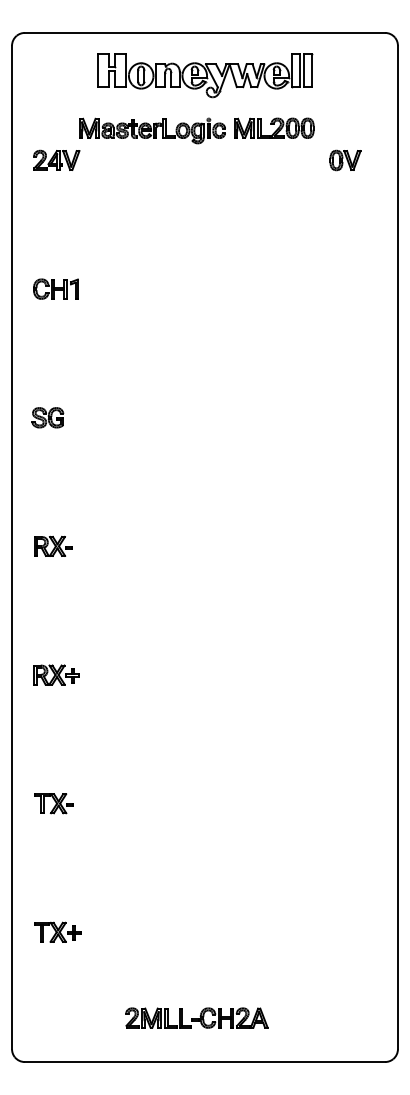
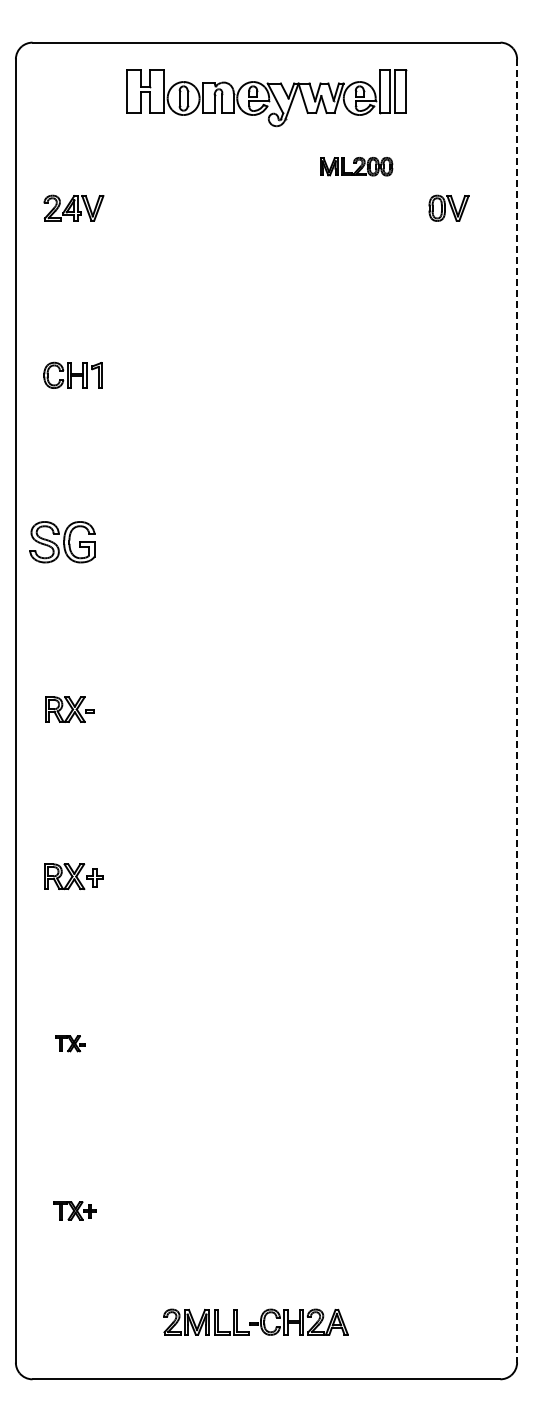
part: (274, 128) -> (356, 166), size x0.7
part: (152, 130) -> (198, 169), removed
part: (47, 417) -> (62, 542), size x1.6
line: (398, 547) -> (517, 710), solid -> dashed
part: (54, 803) -> (70, 1043), size x0.6
part: (57, 932) -> (74, 1210), size x0.7

